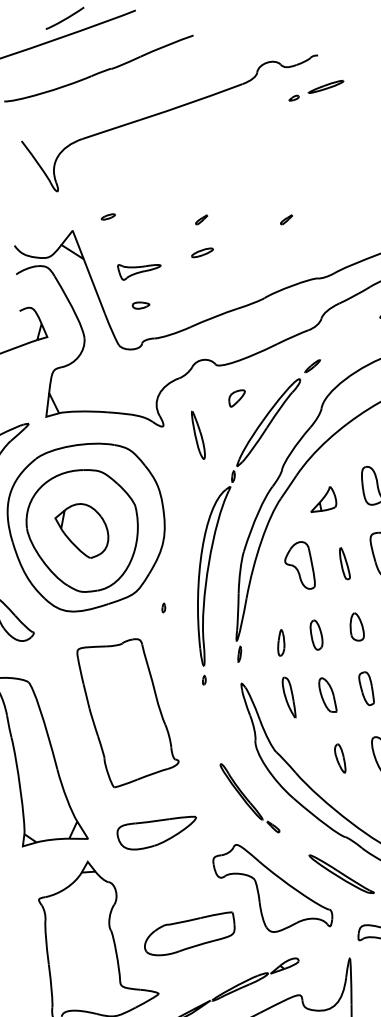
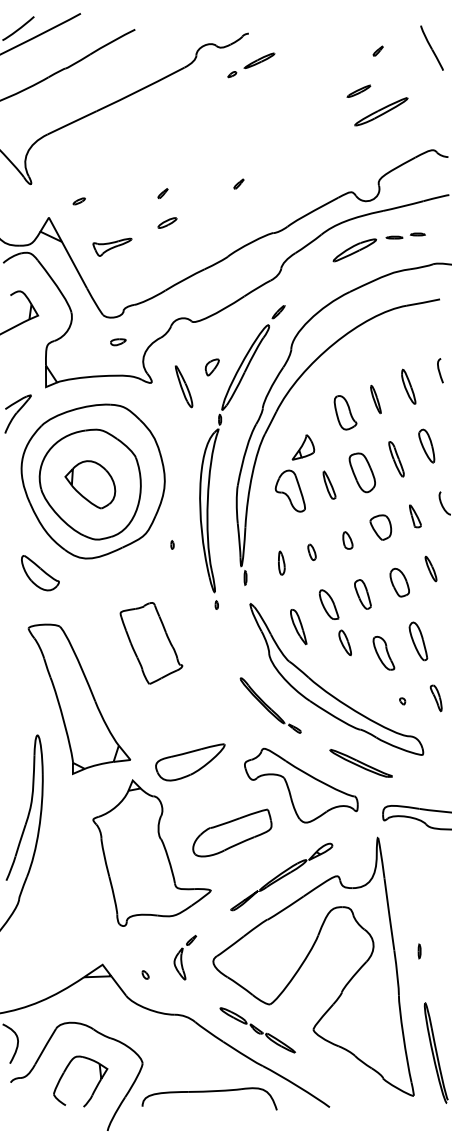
part: (141, 306) -> (118, 342), moved
part: (235, 398) -> (211, 367), moved
part: (324, 500) -> (303, 447), moved
part: (357, 627) -> (347, 540), size x0.7
part: (315, 635) -> (311, 552), size x0.6
part: (289, 697) -> (298, 627), moved
part: (127, 713) -> (151, 643), size x0.6
part: (339, 757) -> (344, 642), moved
part: (156, 832) -> (190, 762), moved

